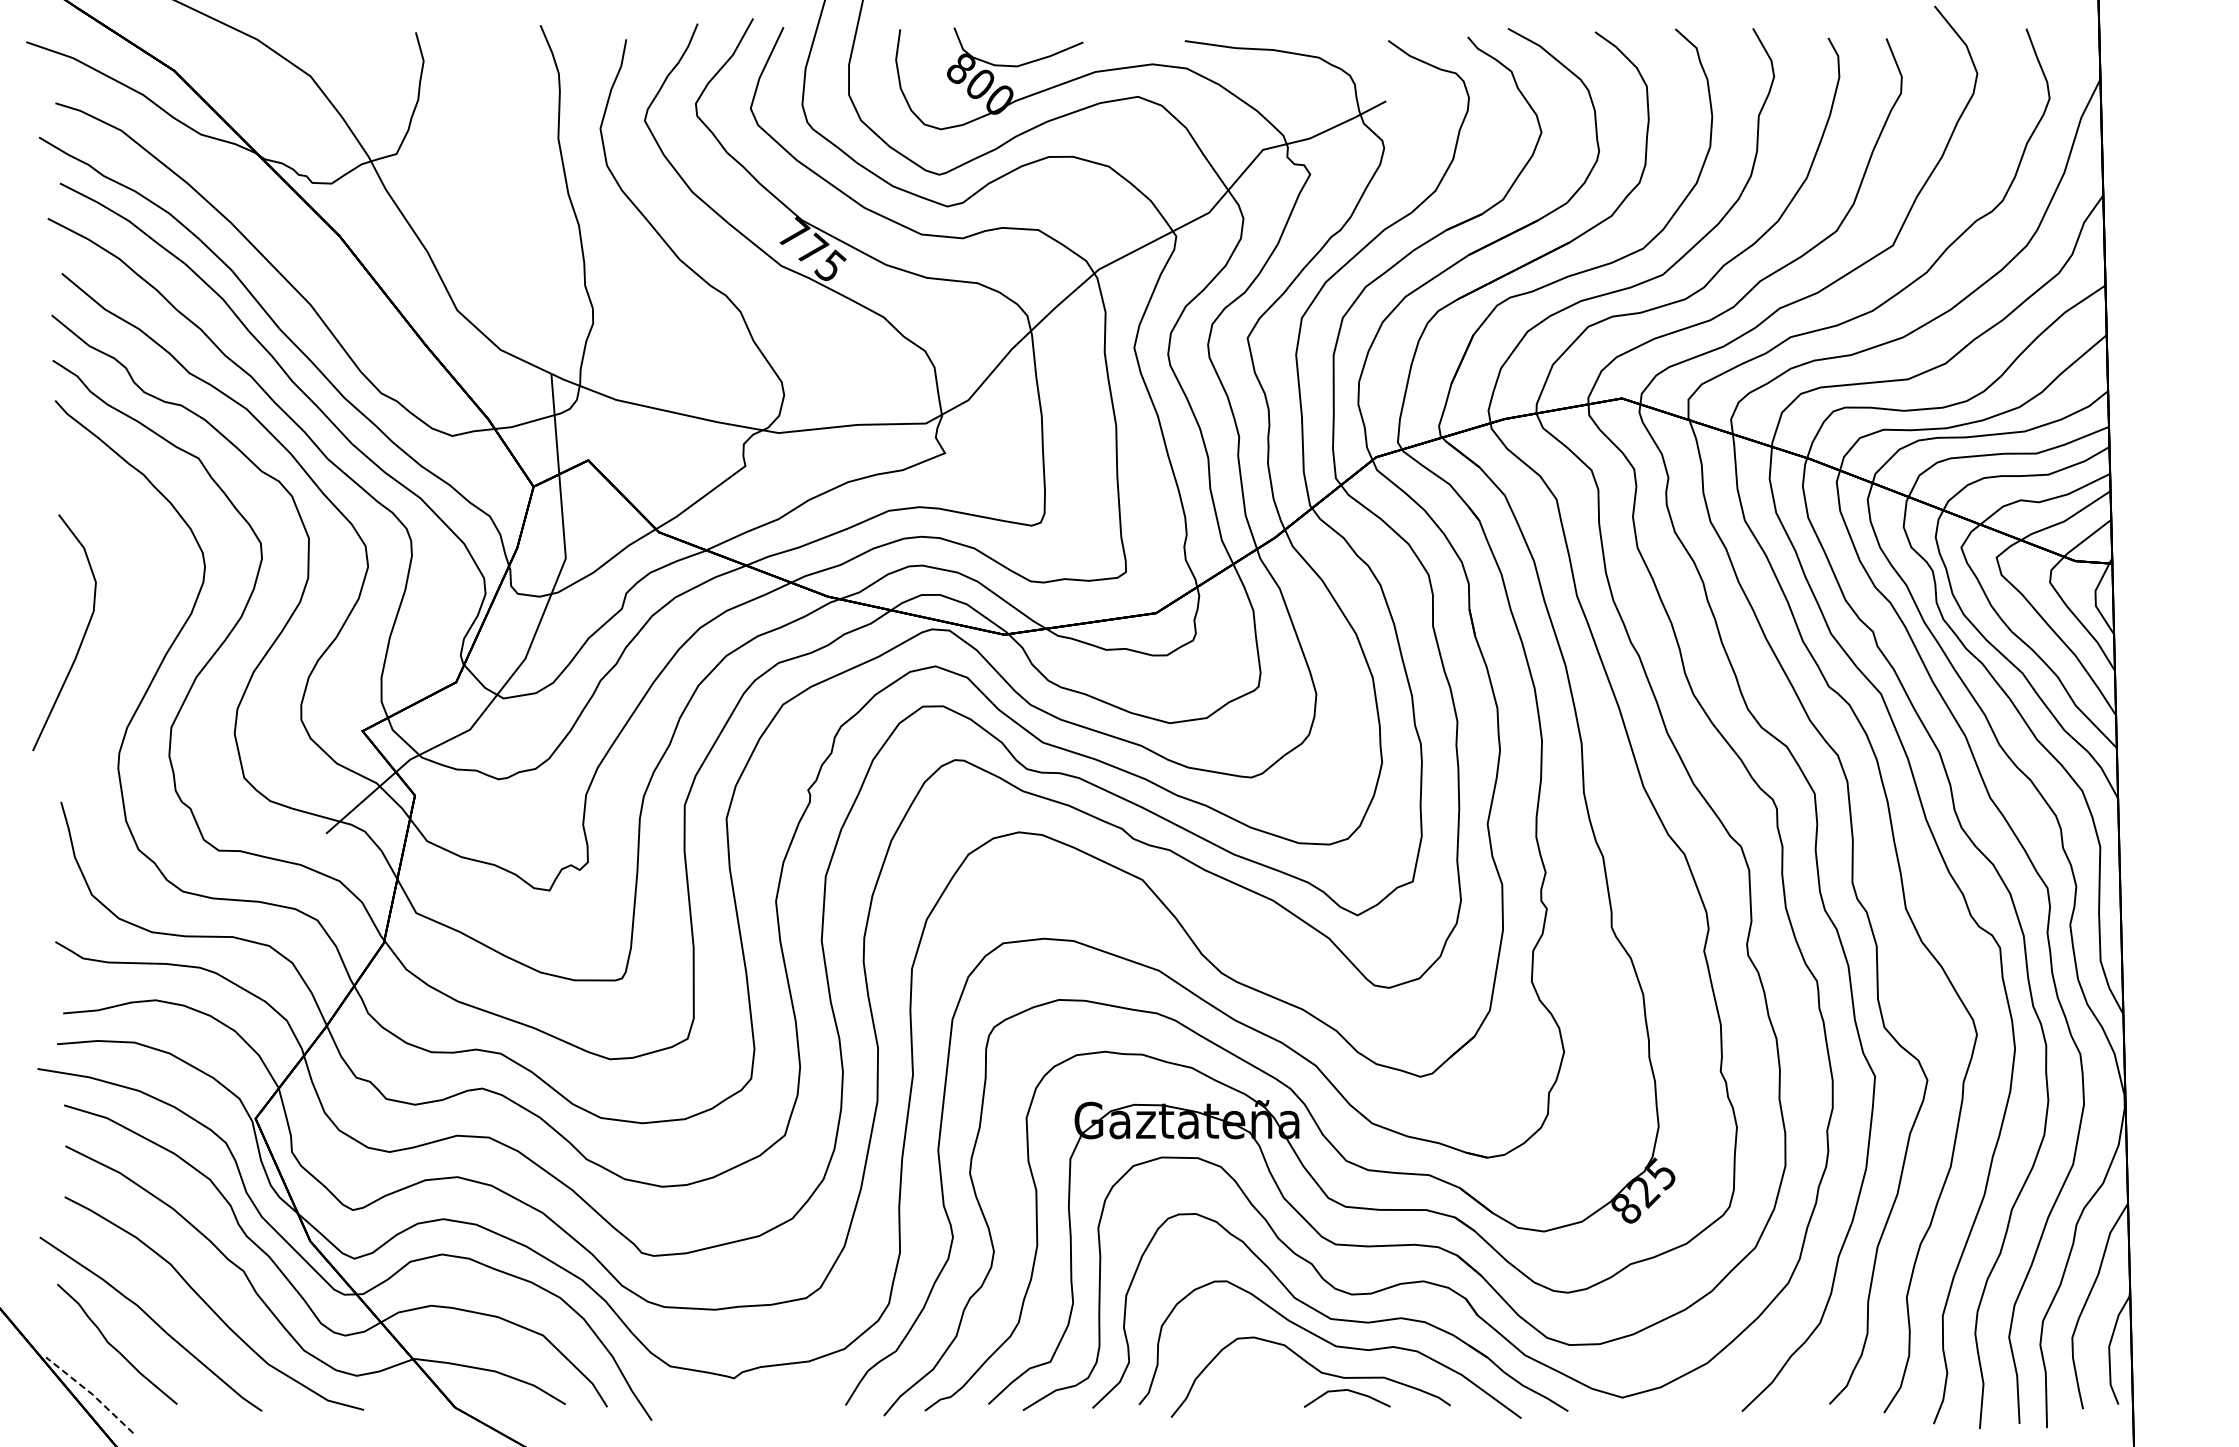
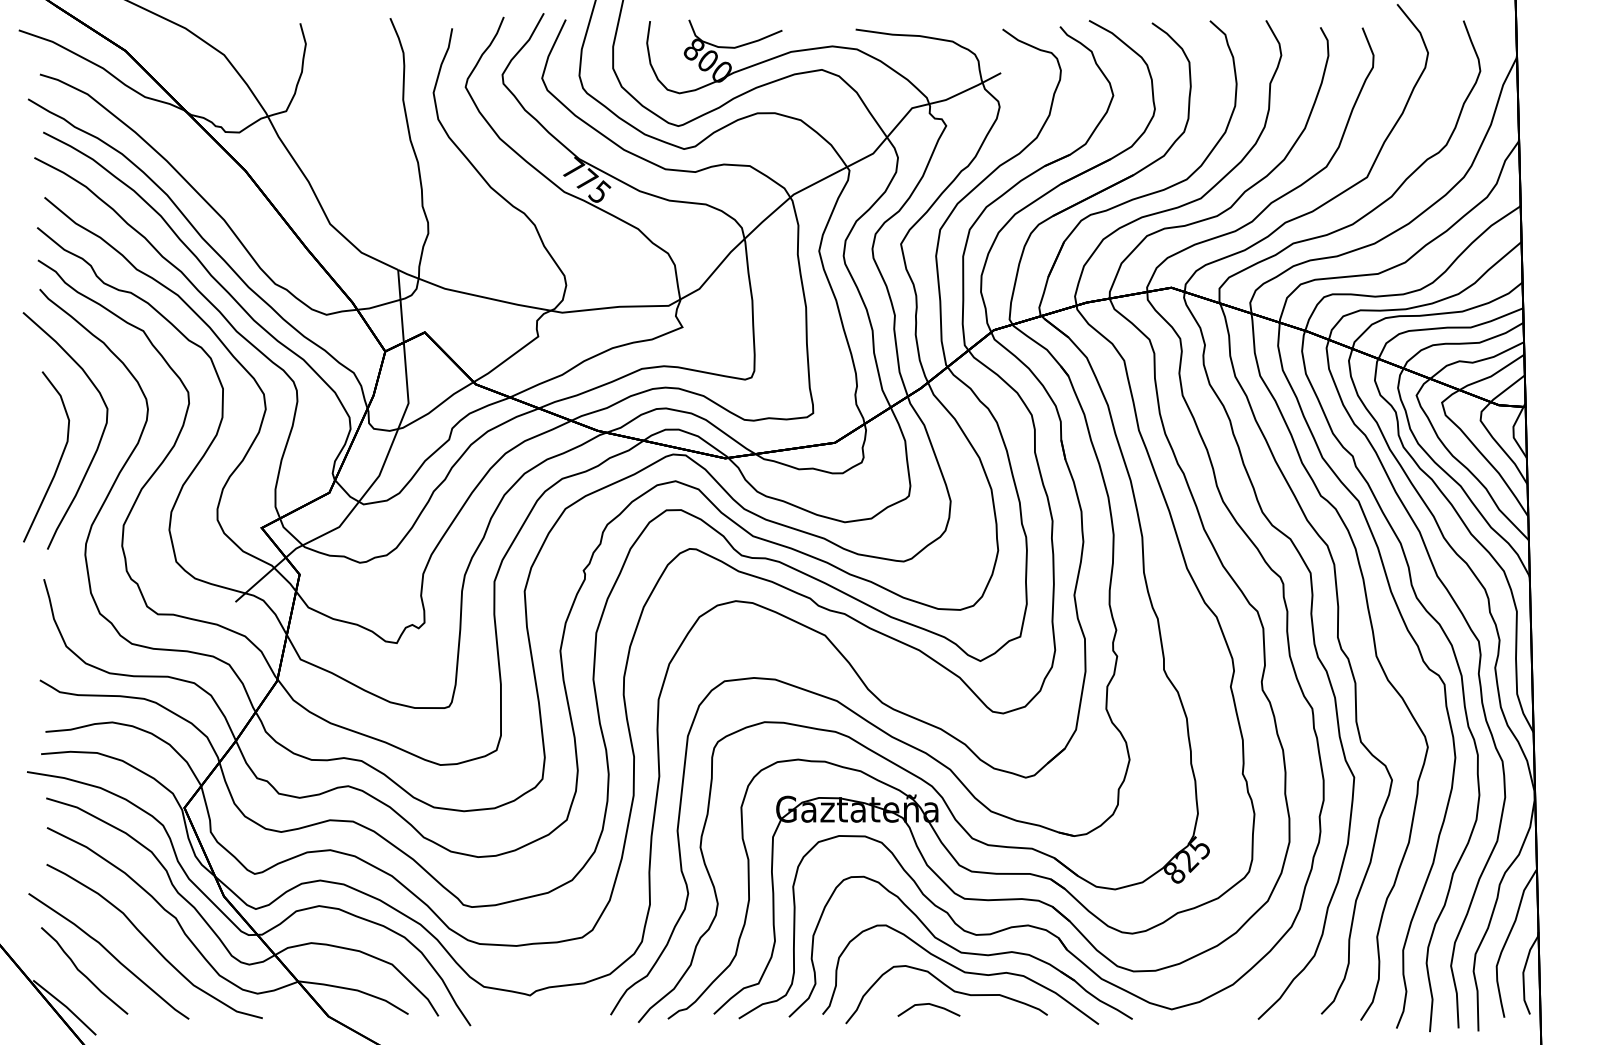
curve: (137, 611) -> (99, 441), added
line: (1344, 1391) -> (926, 1004), moved
line: (91, 1393) -> (65, 1006), dashed -> solid

